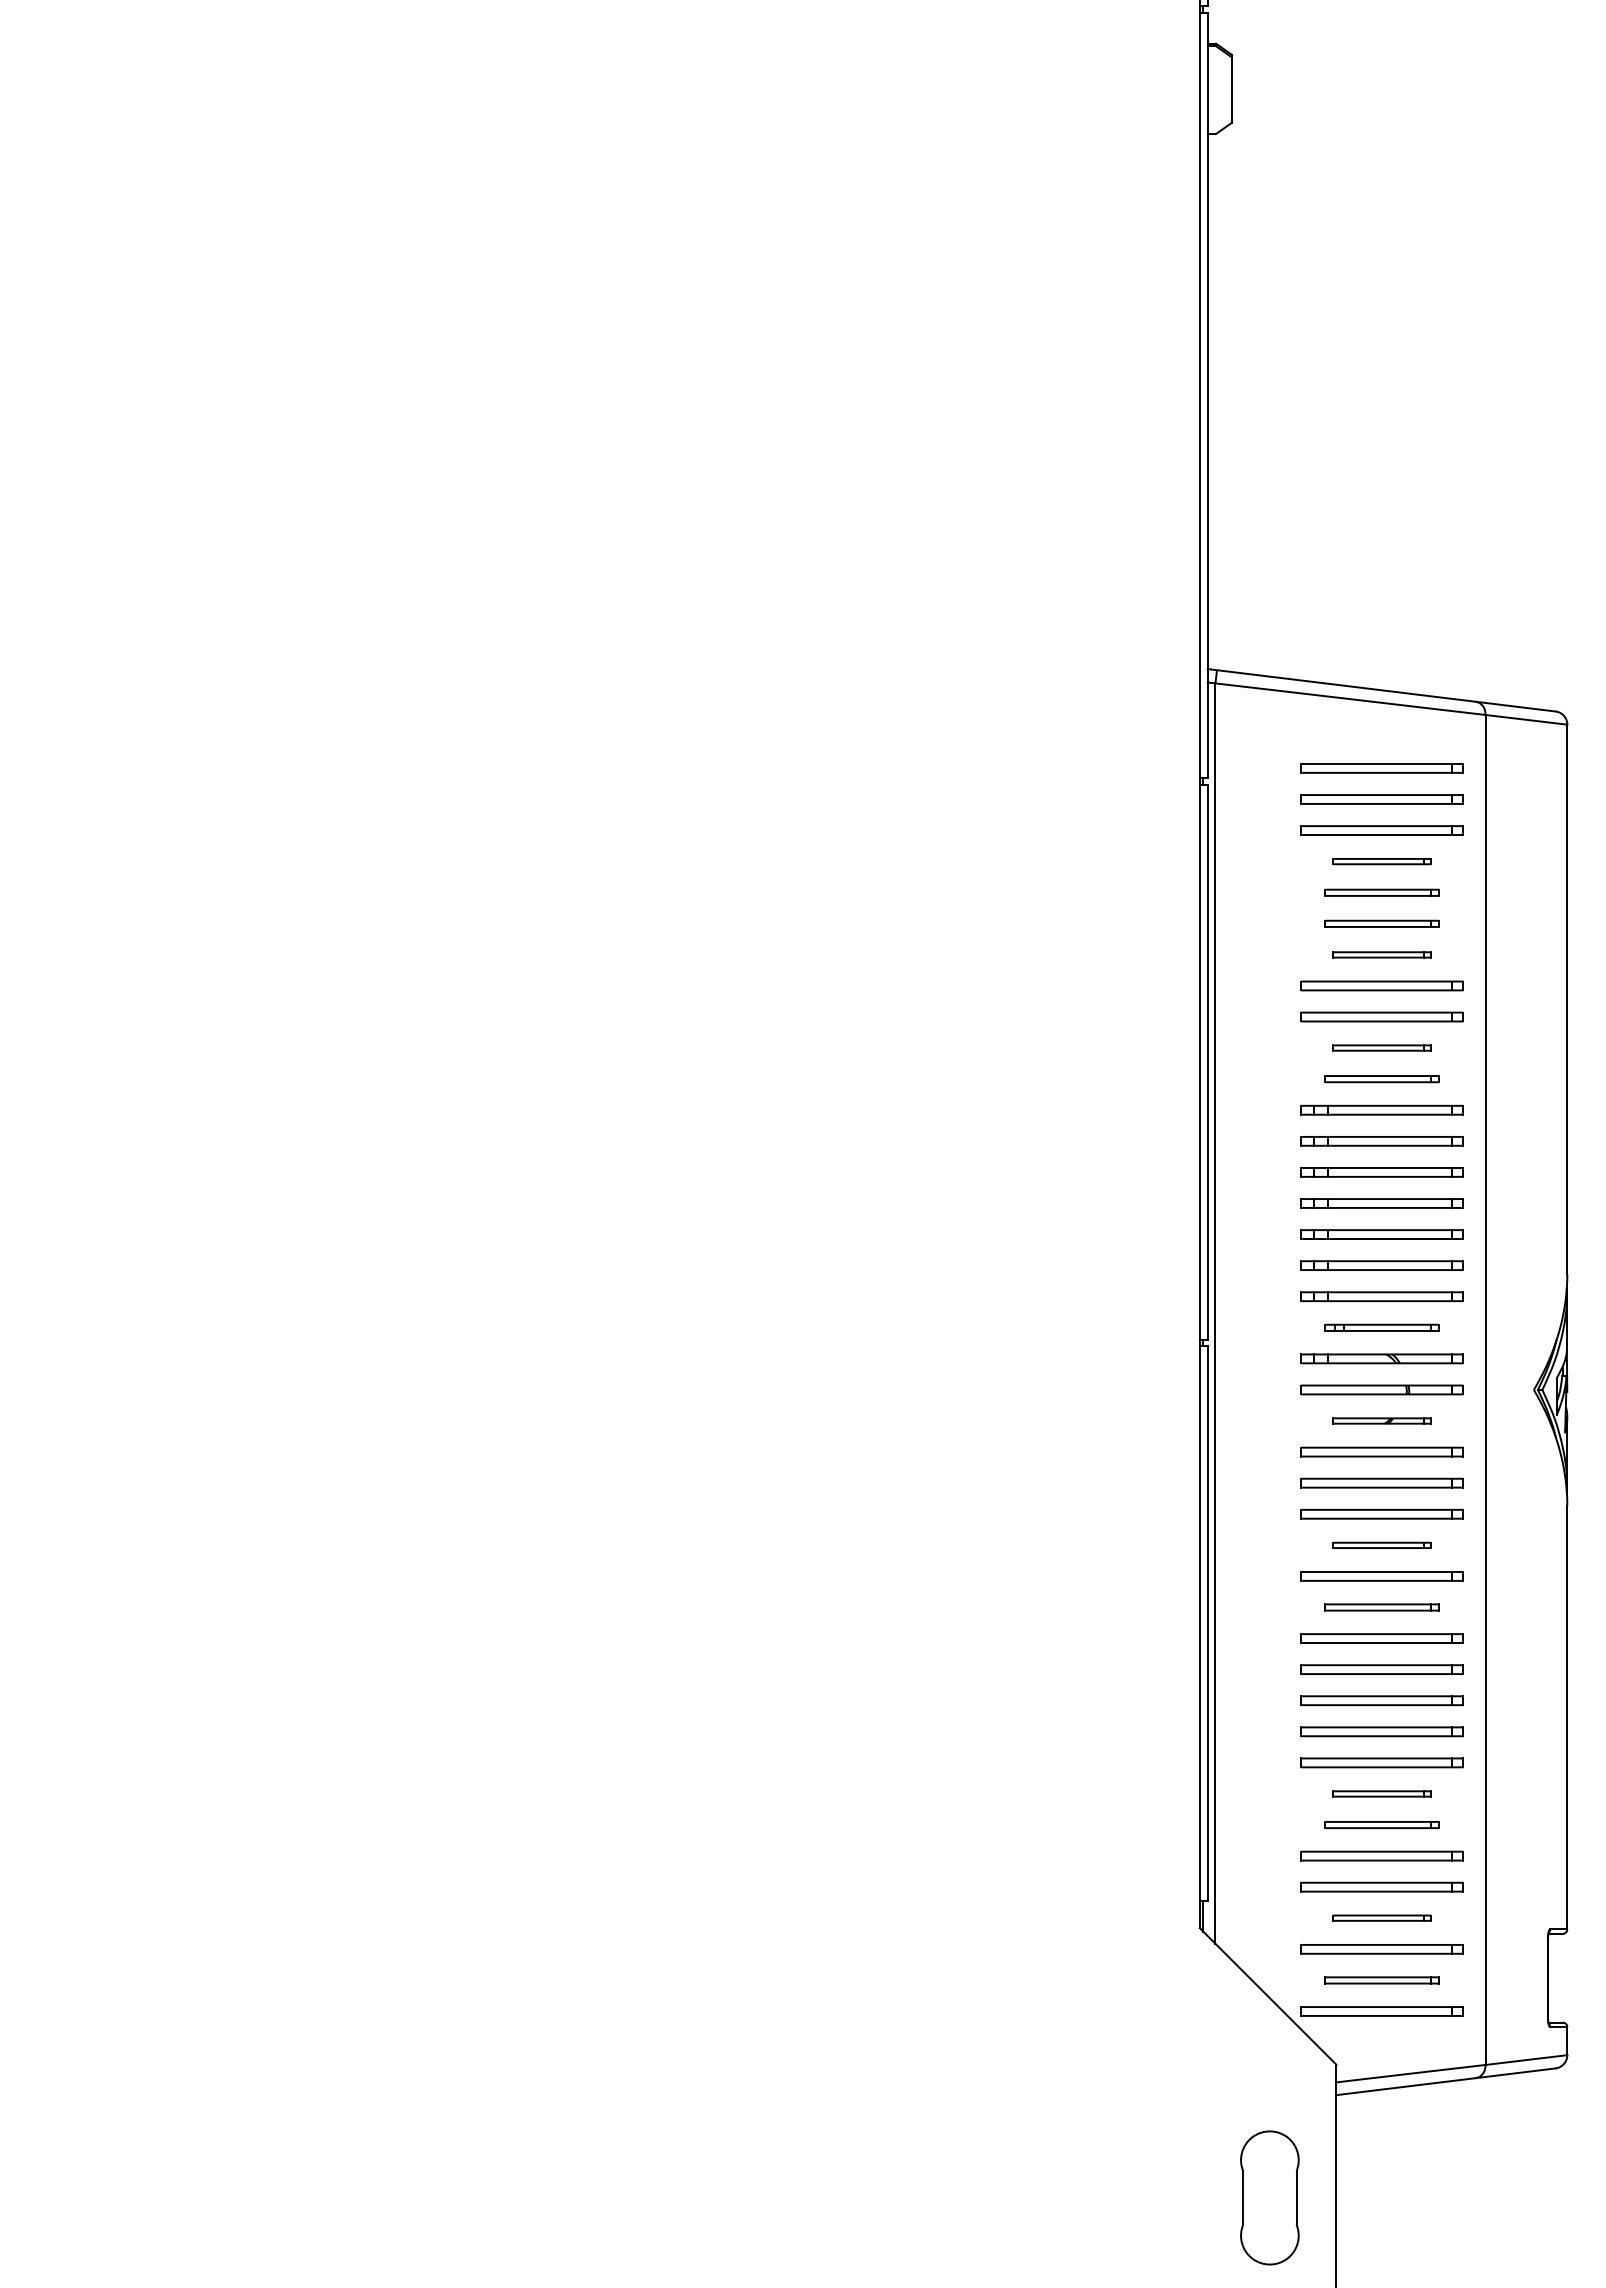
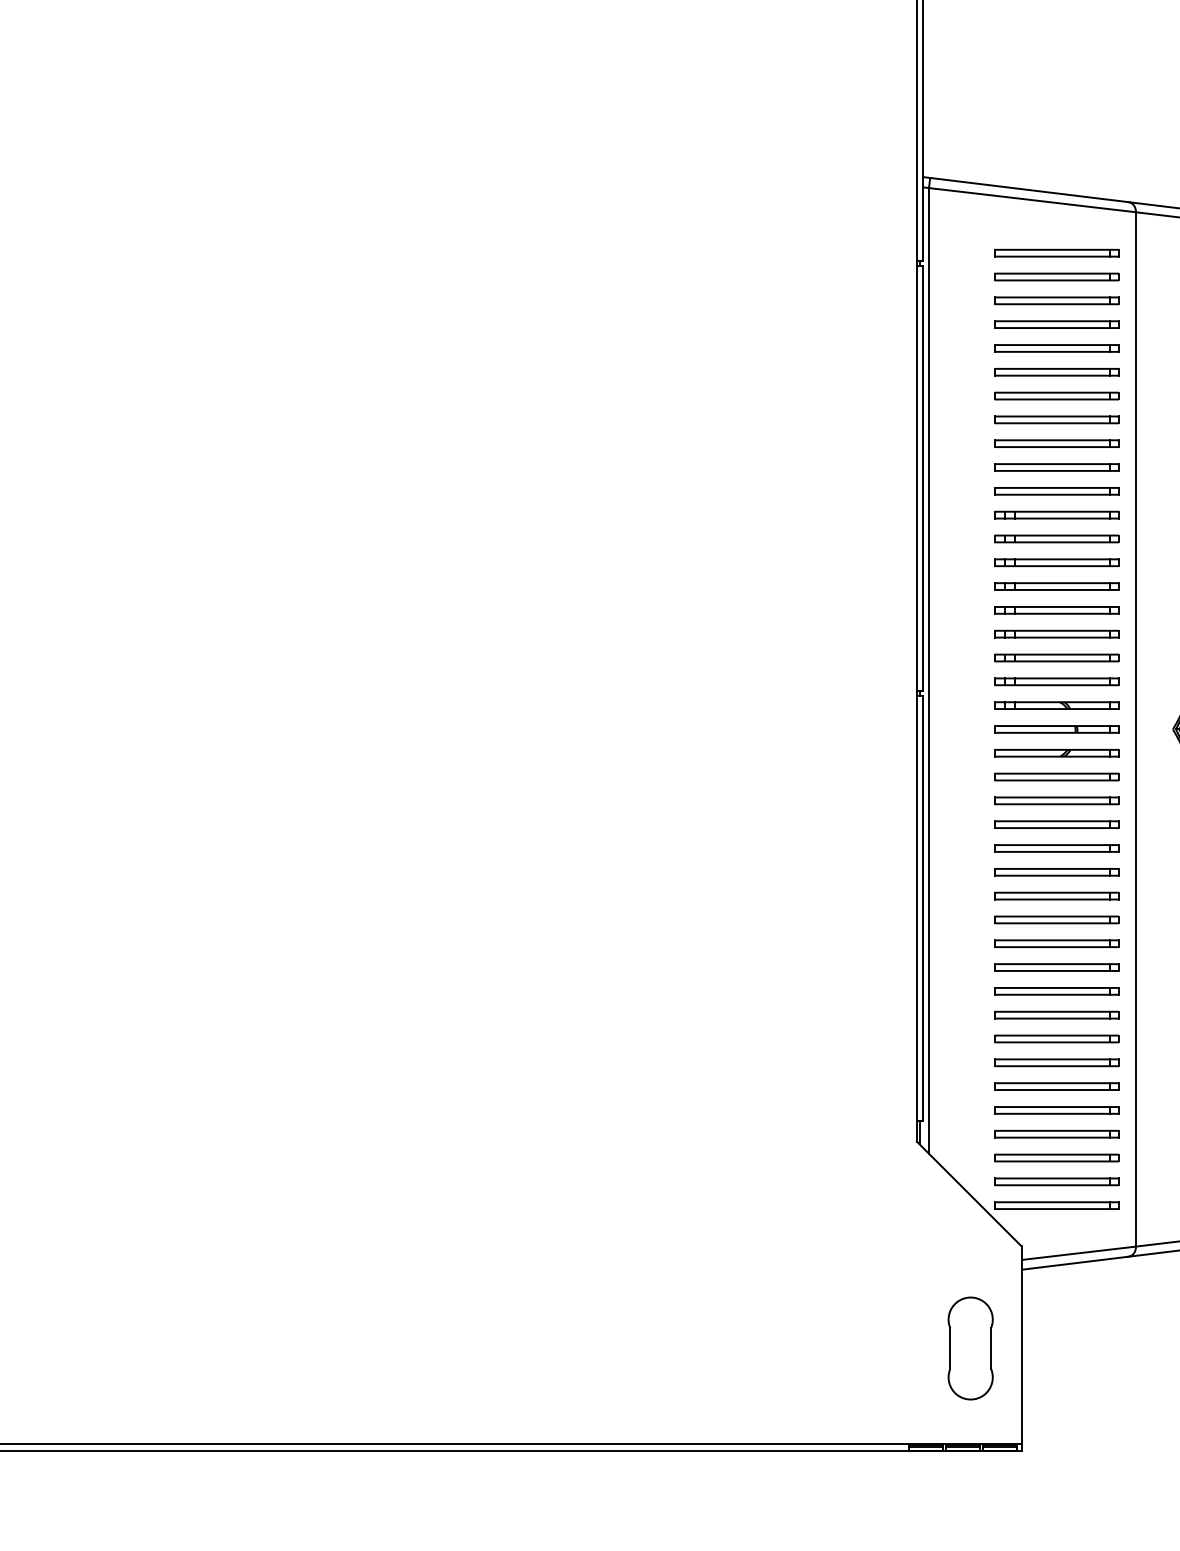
part: (1381, 861) -> (1056, 324), size x1.67
part: (1381, 892) -> (1056, 348), size x1.43
part: (1381, 923) -> (1056, 372), size x1.43
part: (1381, 954) -> (1056, 395), size x1.67
part: (1381, 1047) -> (1056, 467), size x1.67
part: (1381, 1078) -> (1056, 490), size x1.43
part: (1381, 1327) -> (1056, 681), size x1.43
part: (1381, 1420) -> (1056, 752), size x1.67
part: (1381, 1545) -> (1056, 848), size x1.67
part: (1381, 1607) -> (1056, 896), size x1.43
part: (1381, 1793) -> (1056, 1038), size x1.67
part: (1381, 1824) -> (1056, 1062), size x1.43
part: (1381, 1917) -> (1056, 1133), size x1.67
part: (1381, 1980) -> (1056, 1181), size x1.43

